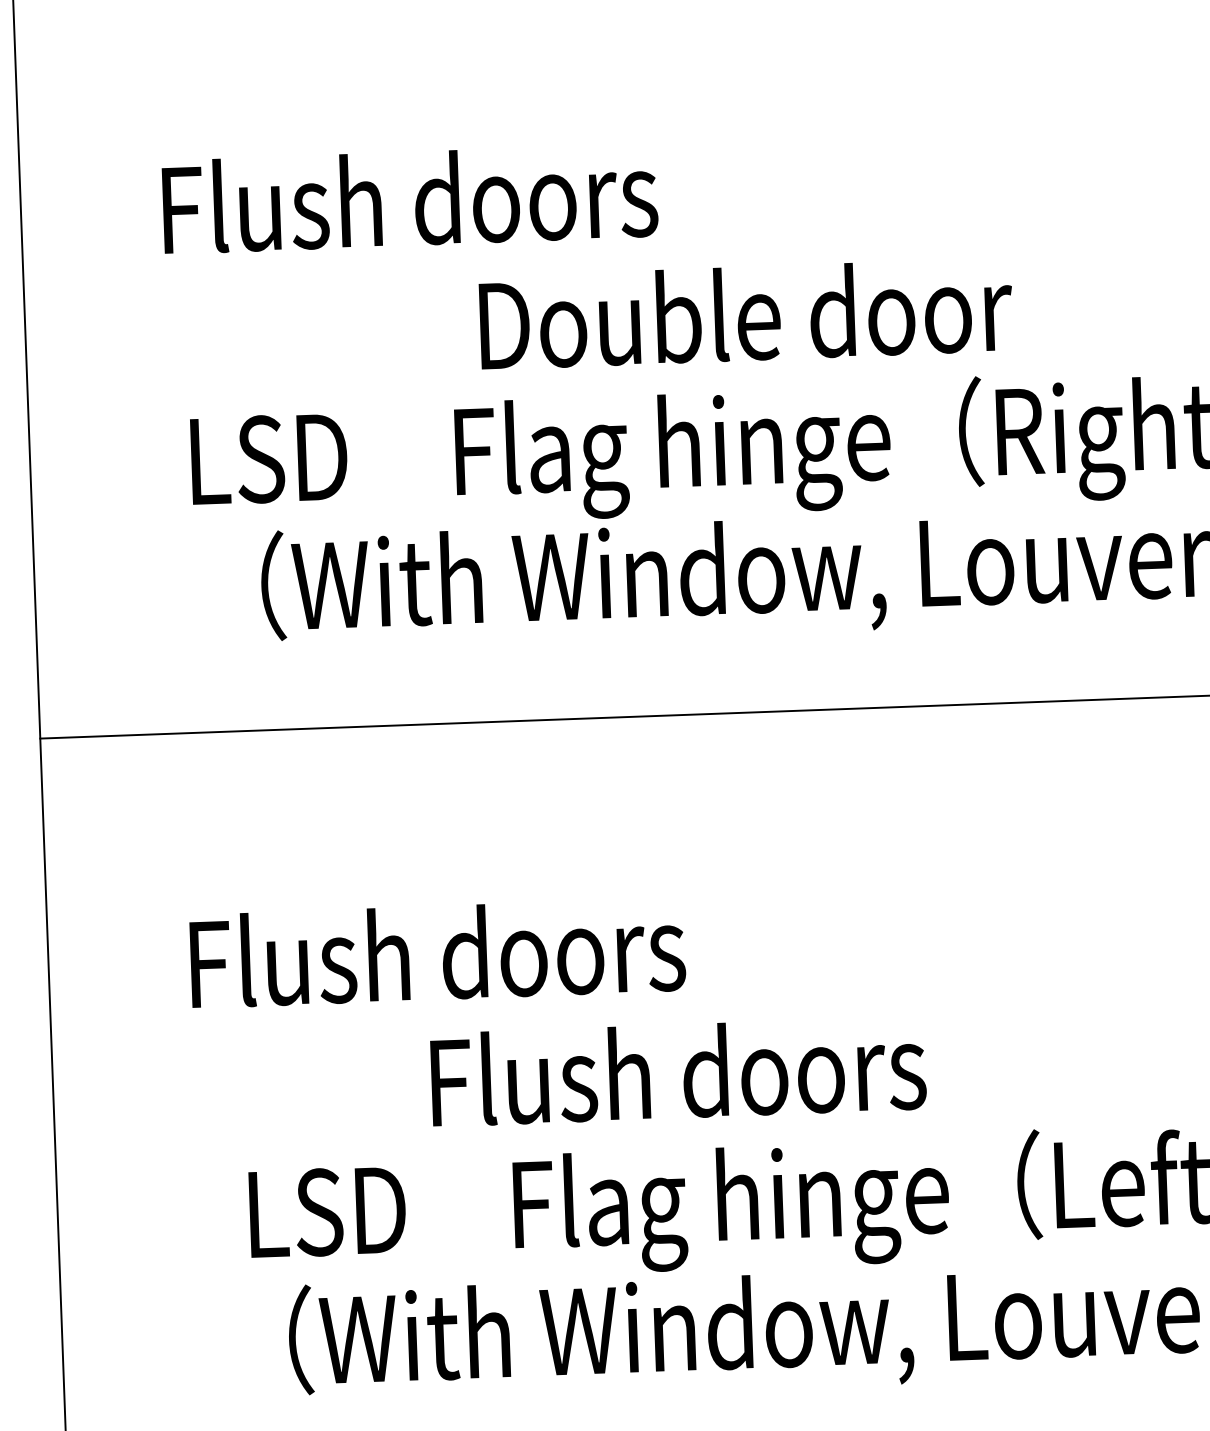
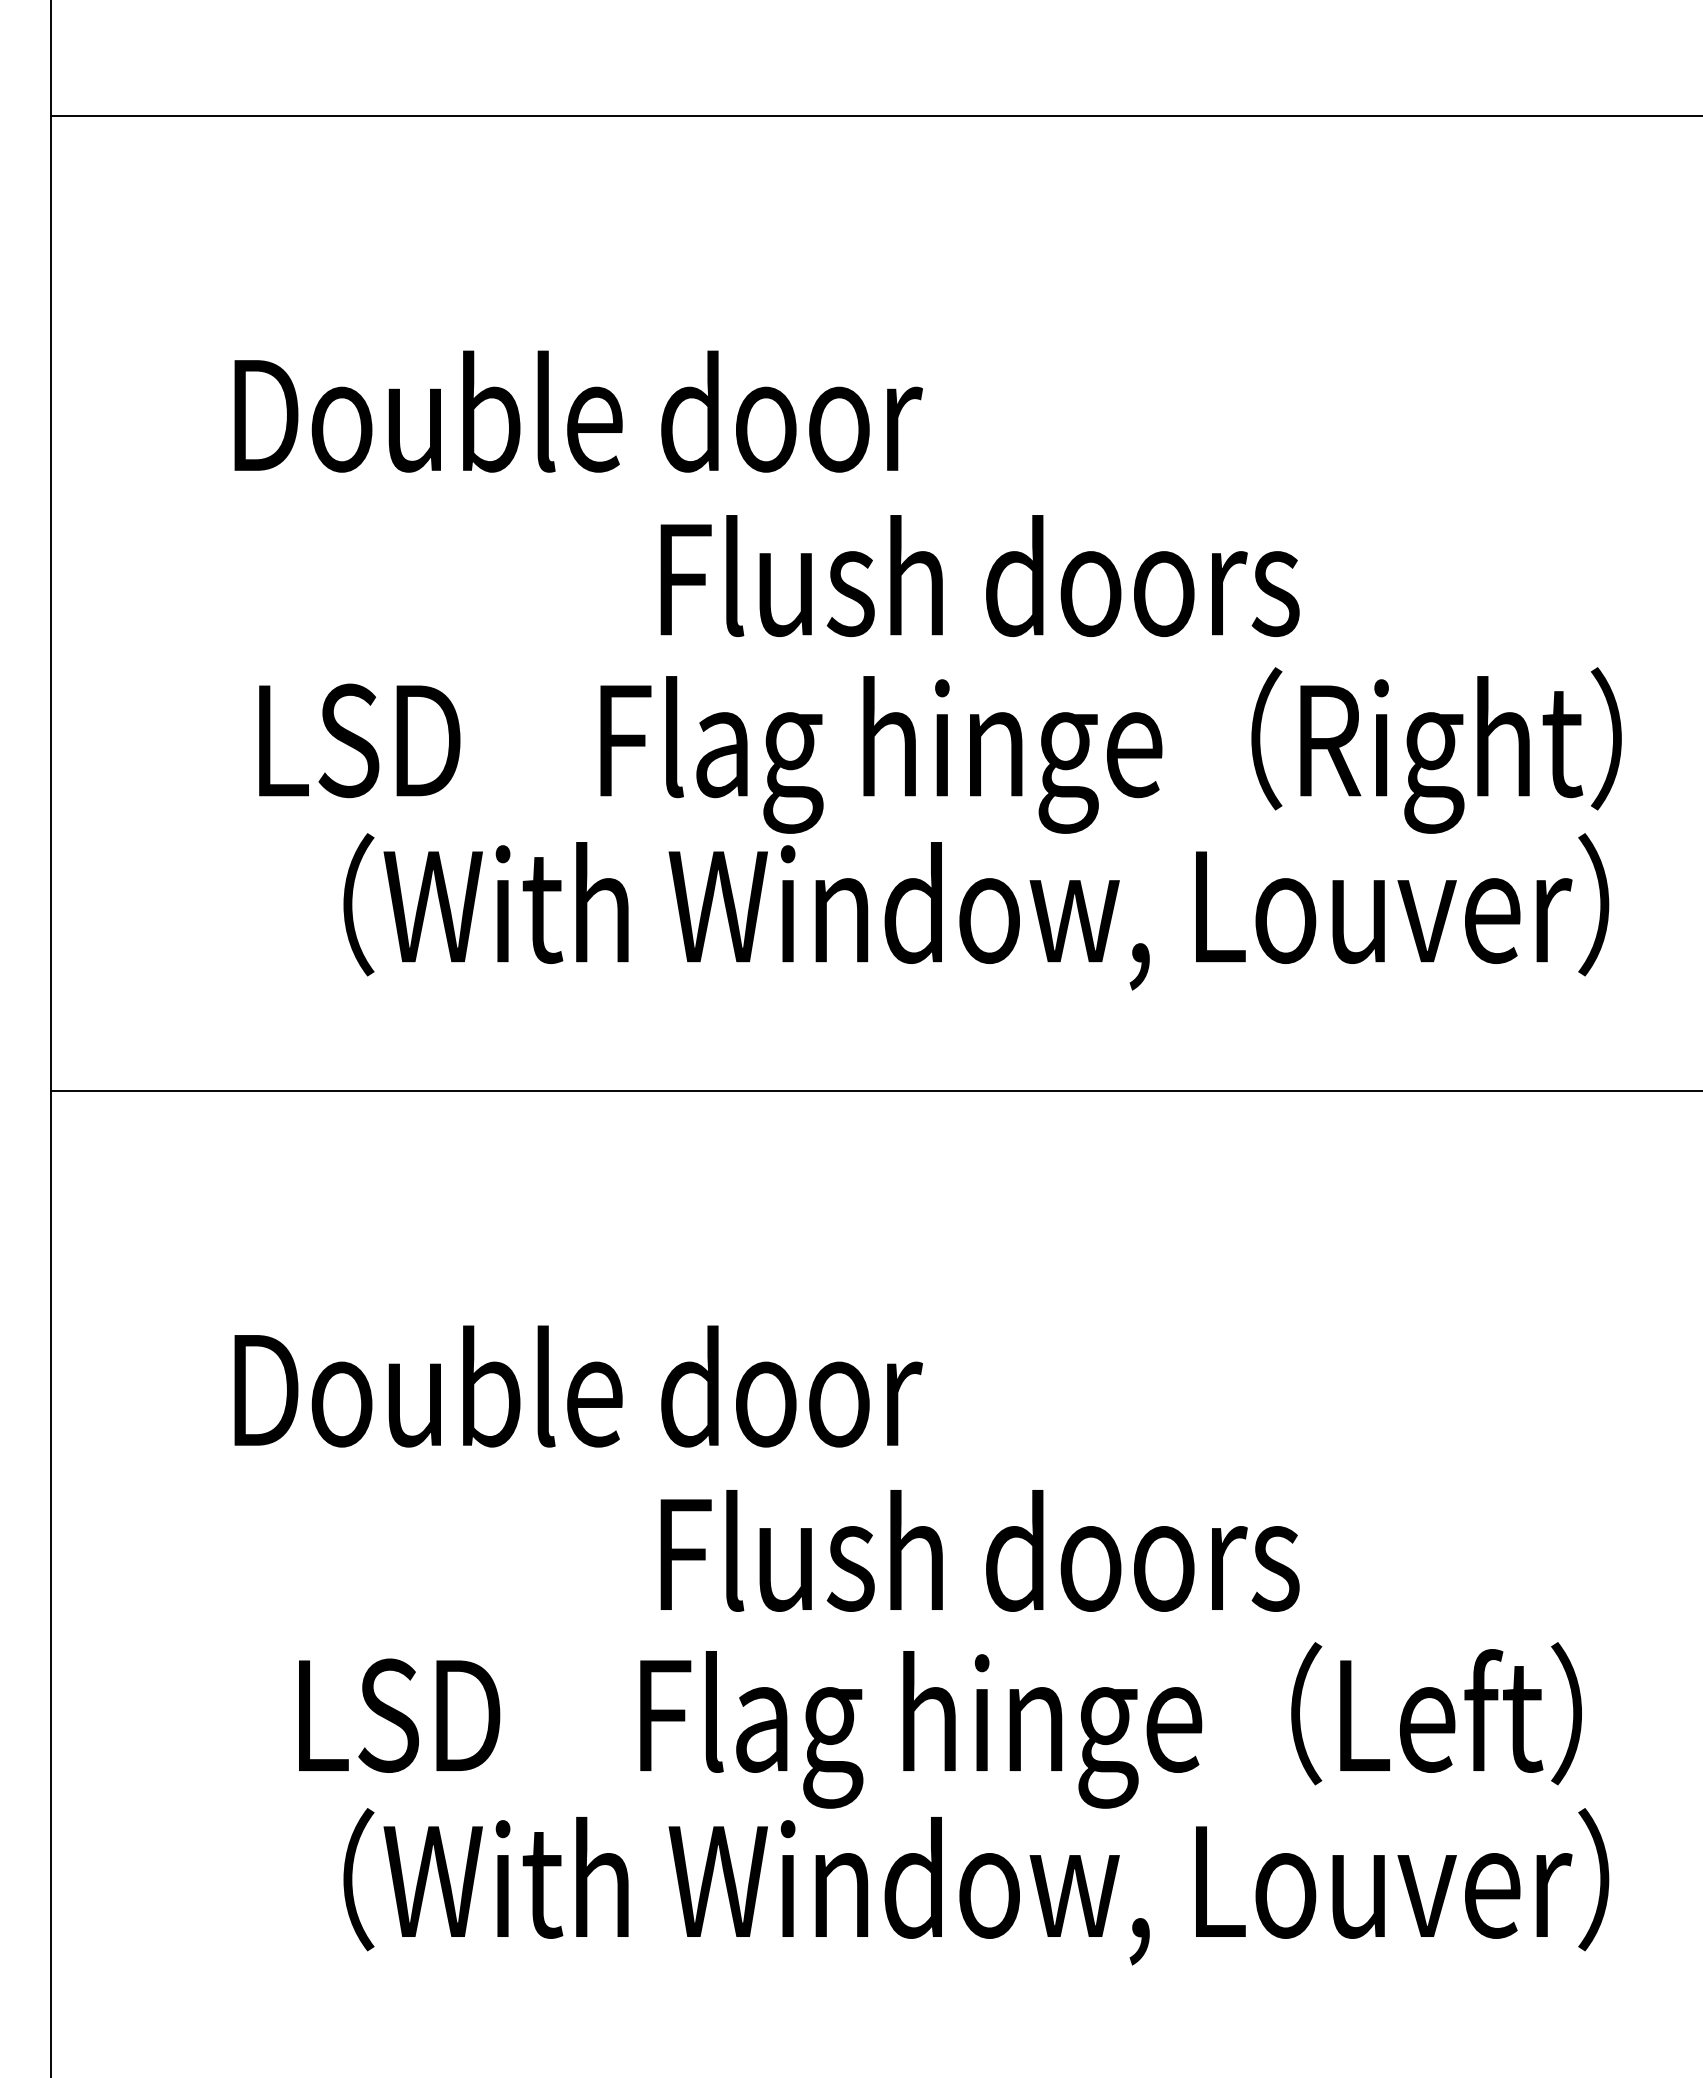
text: (433, 198) -> (583, 411), Flush doors -> Double door
text: (746, 314) -> (982, 576), Double door -> Flush doors
text: (460, 952) -> (583, 1386), Flush doors -> Double door
text: (678, 1071) -> (979, 1550), moved

